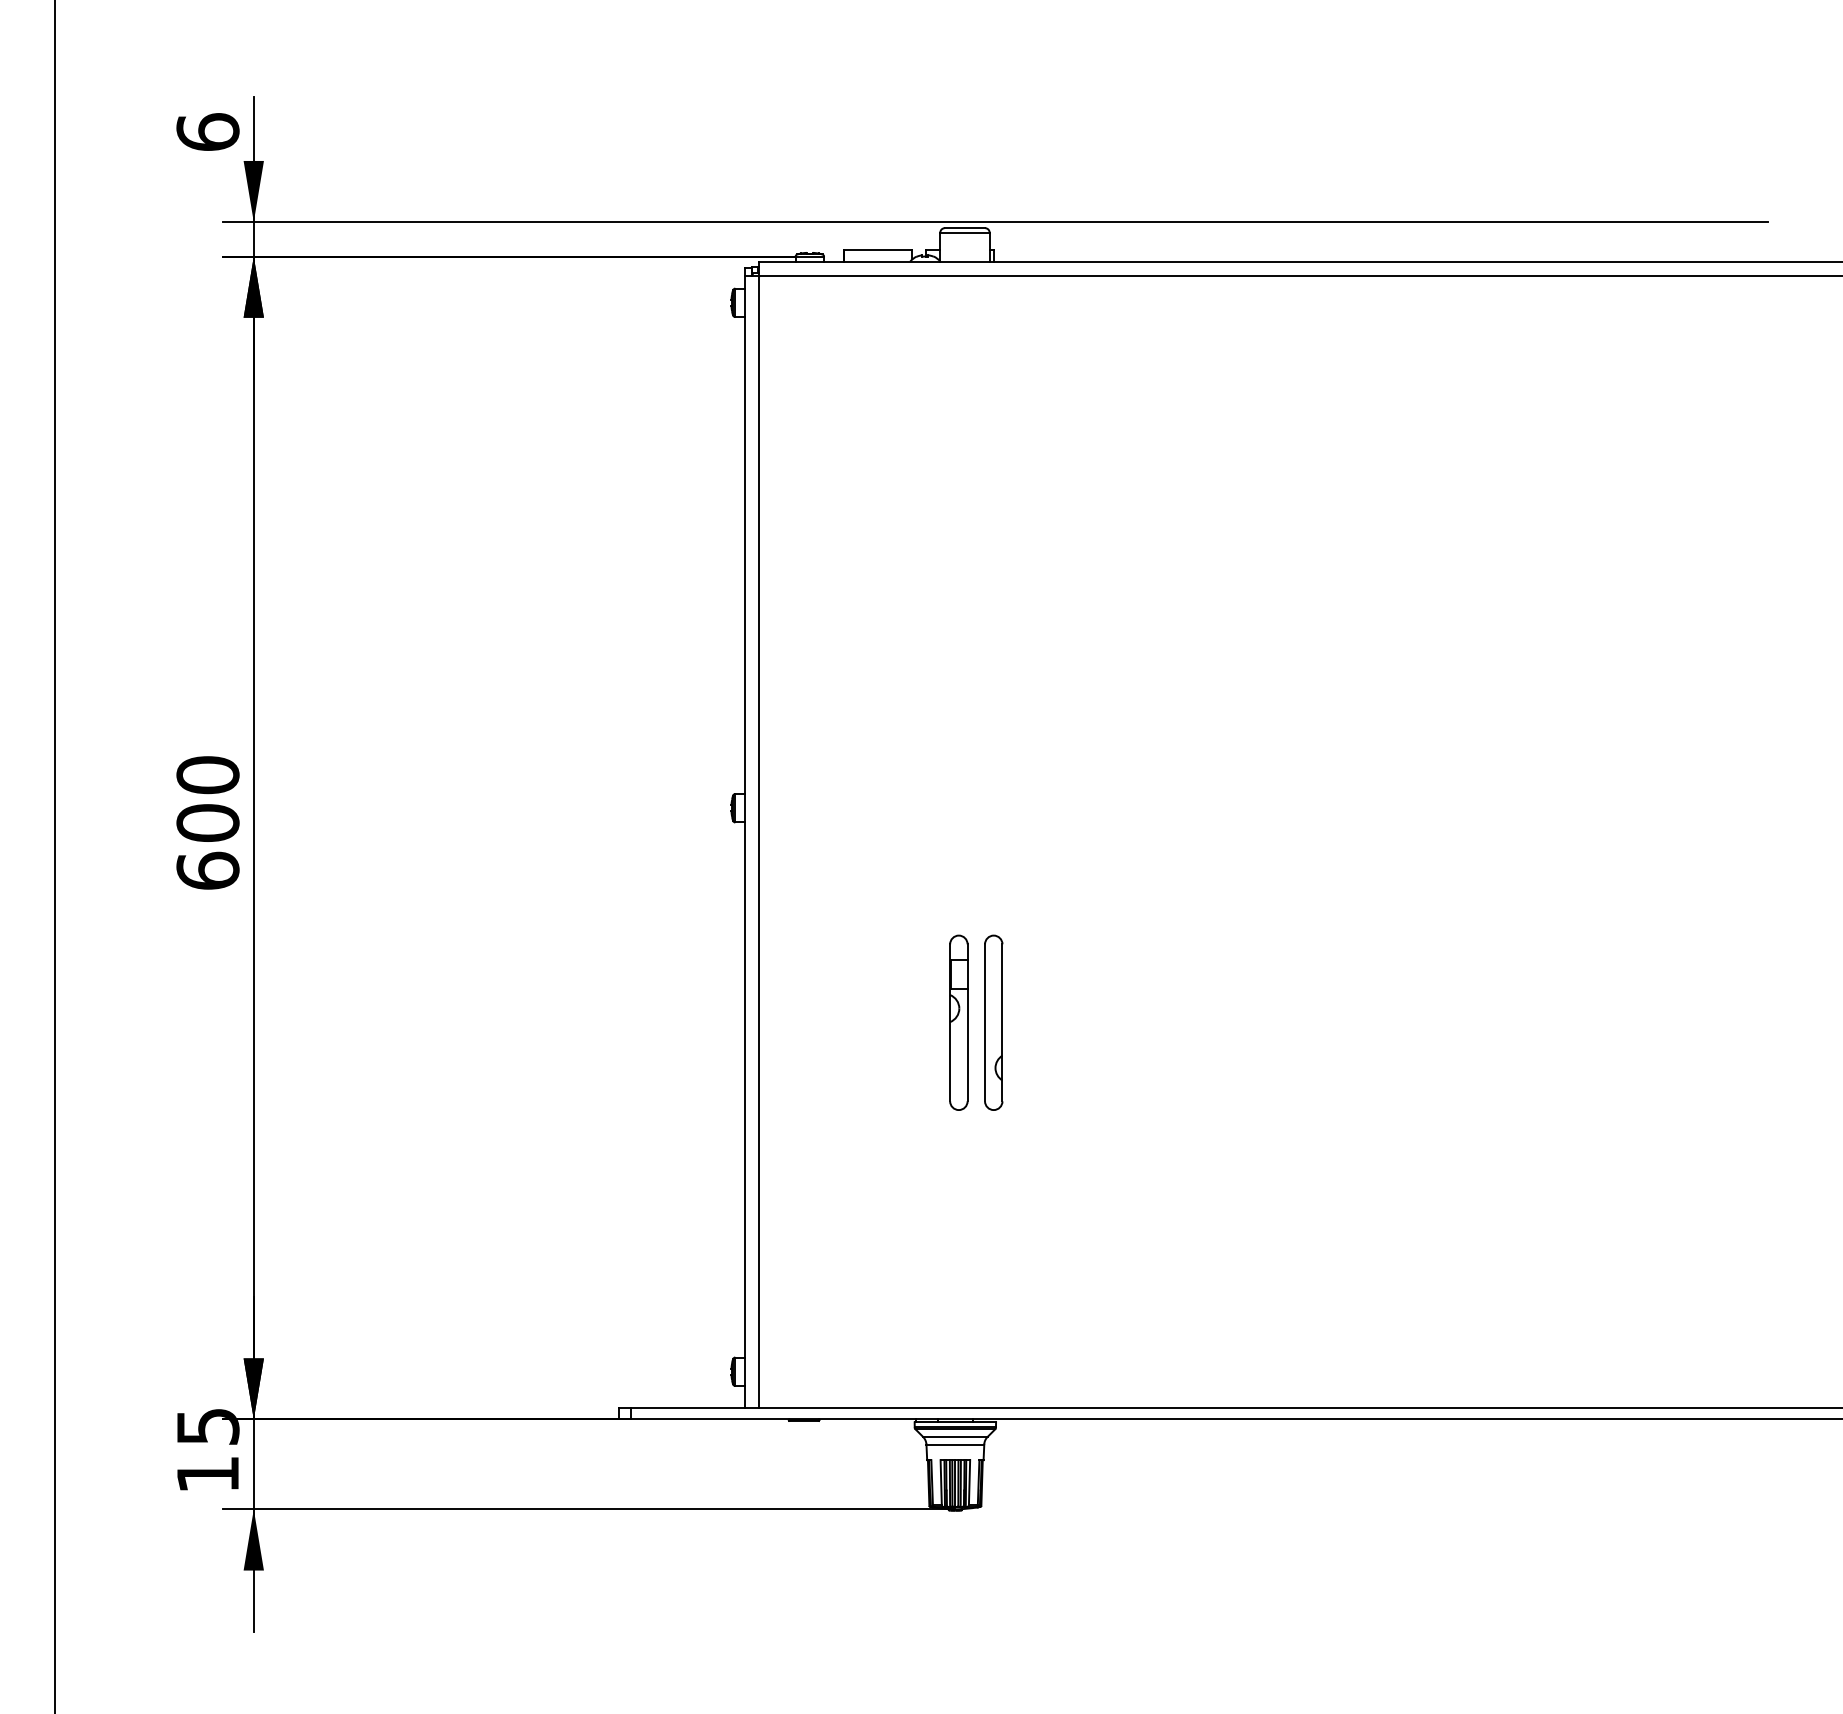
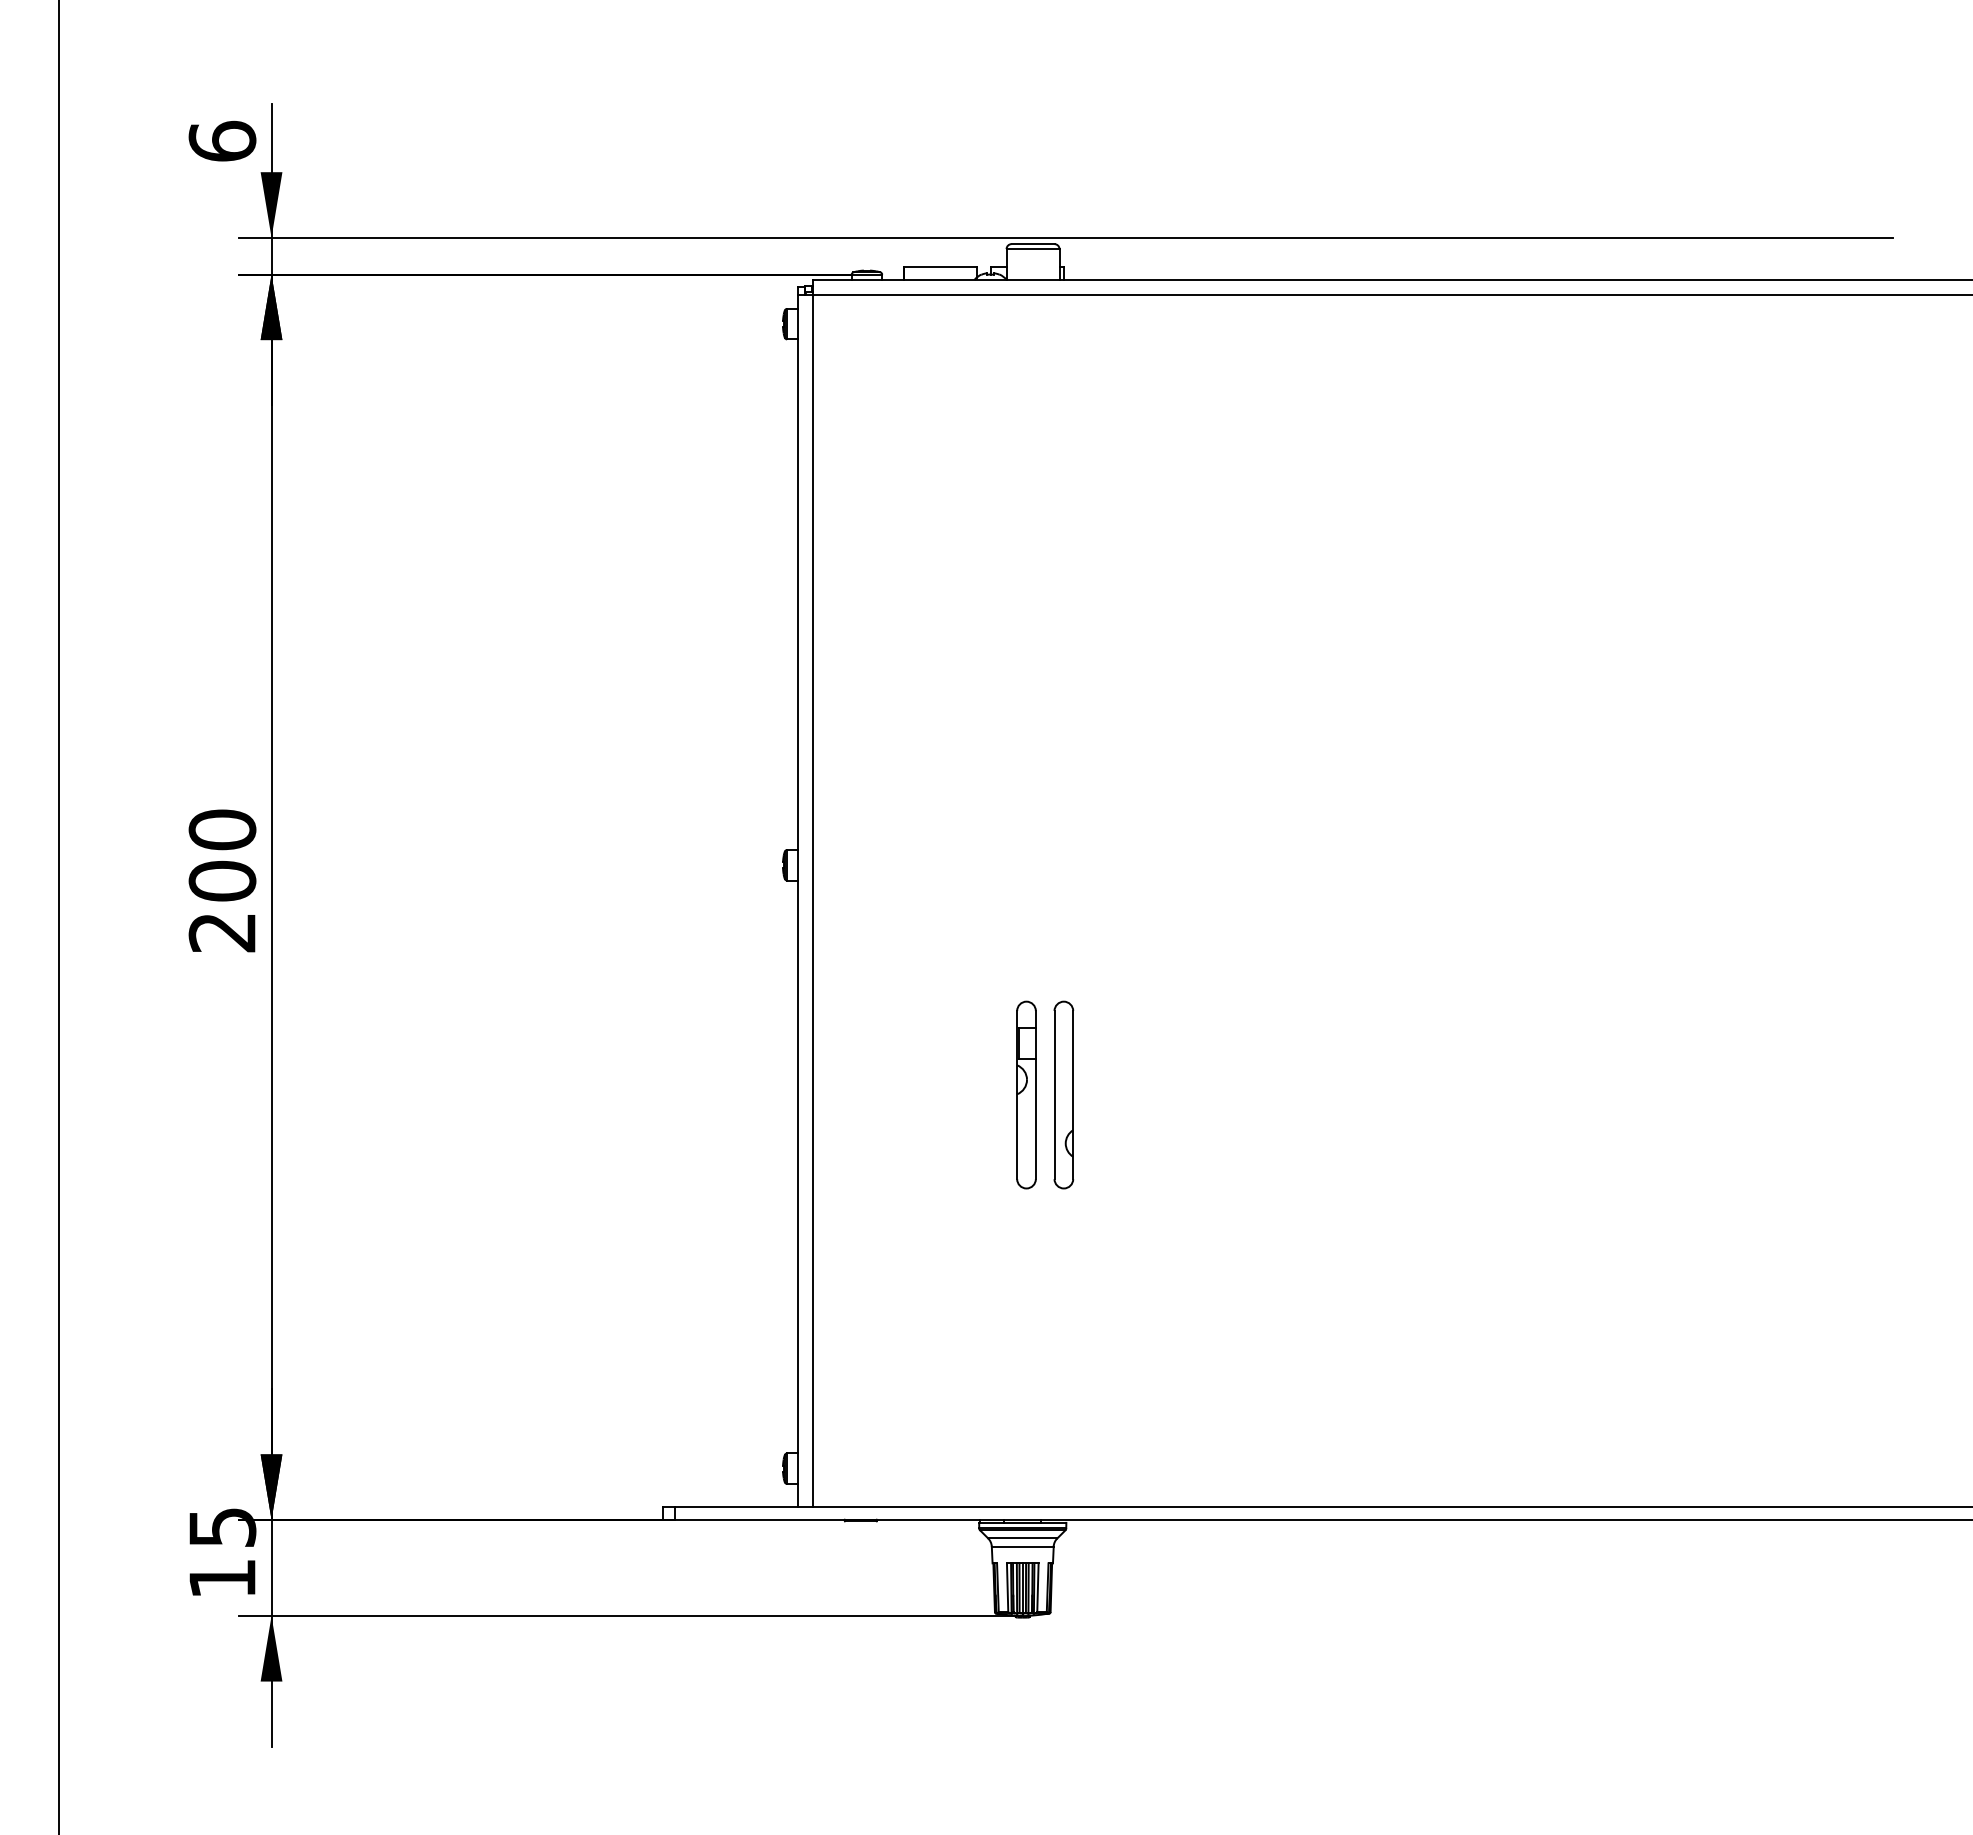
text: (208, 871) -> (222, 932), 600 -> 200

